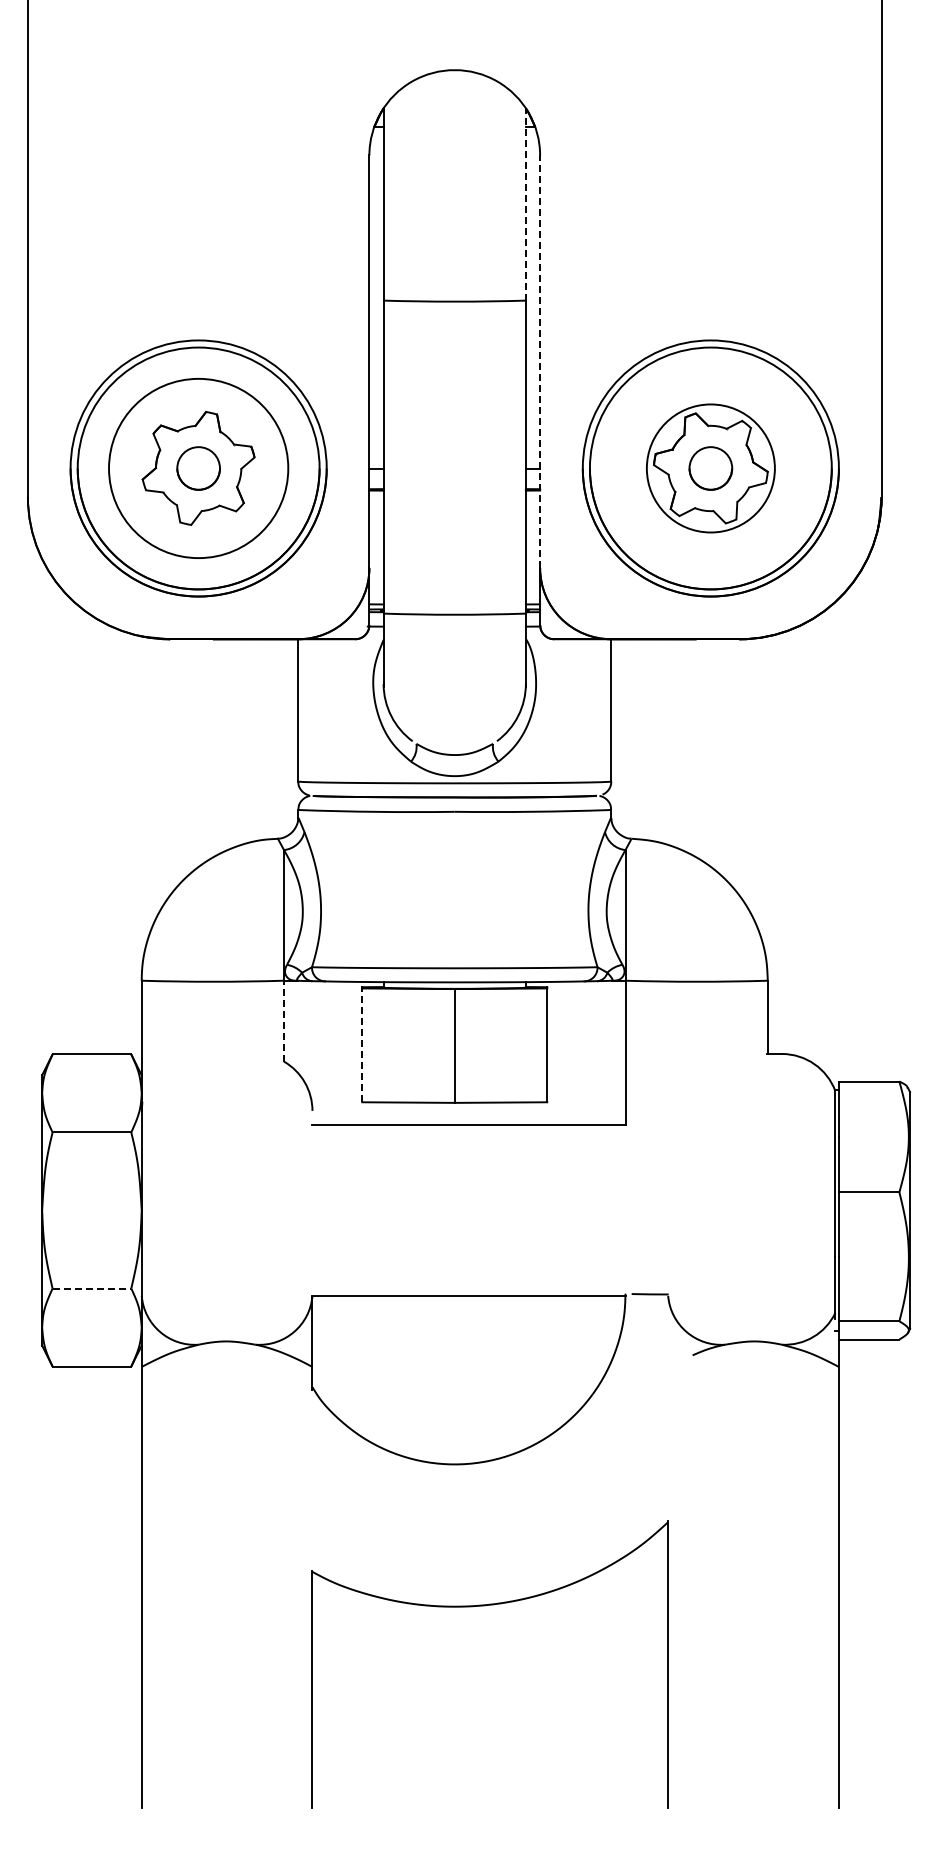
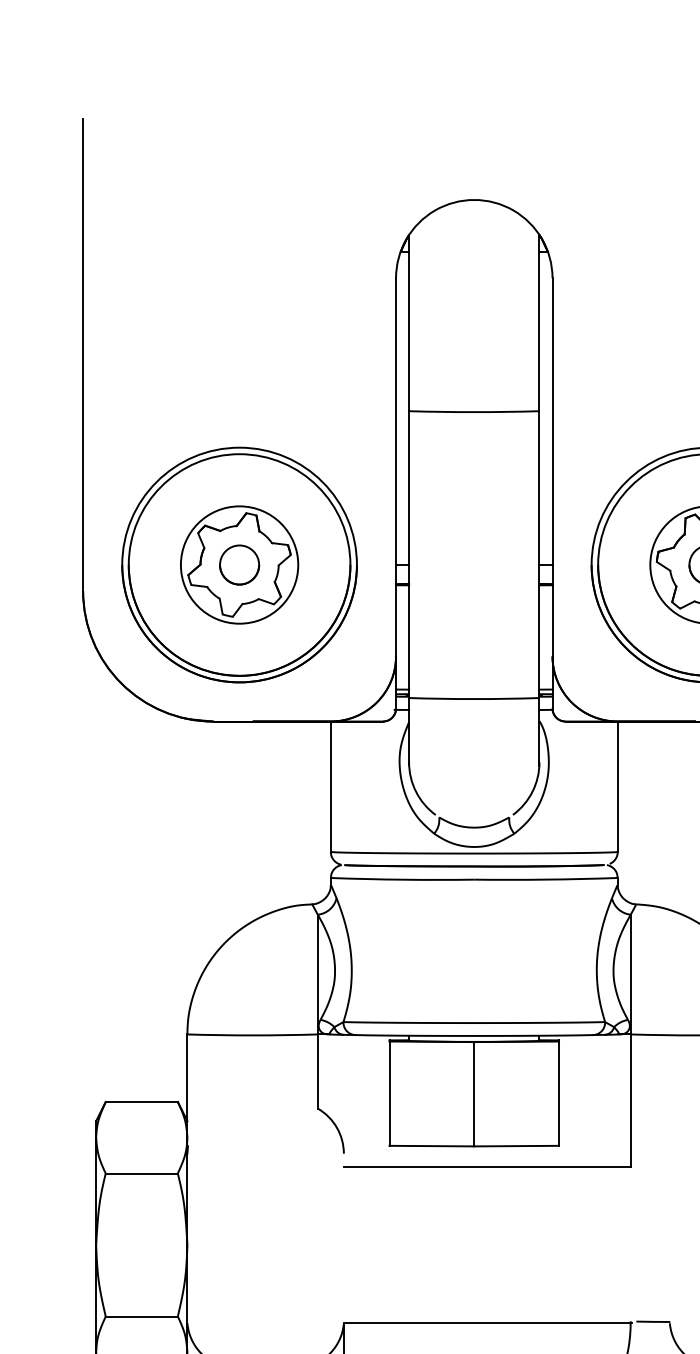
line: (525, 204) -> (539, 323), dashed -> solid
line: (540, 361) -> (552, 466), dashed -> solid
circle: (198, 468) -> (239, 565), size x0.71
line: (284, 1020) -> (318, 1070), dashed -> solid
line: (362, 1045) -> (389, 1093), dashed -> solid
line: (92, 1288) -> (142, 1316), dashed -> solid

